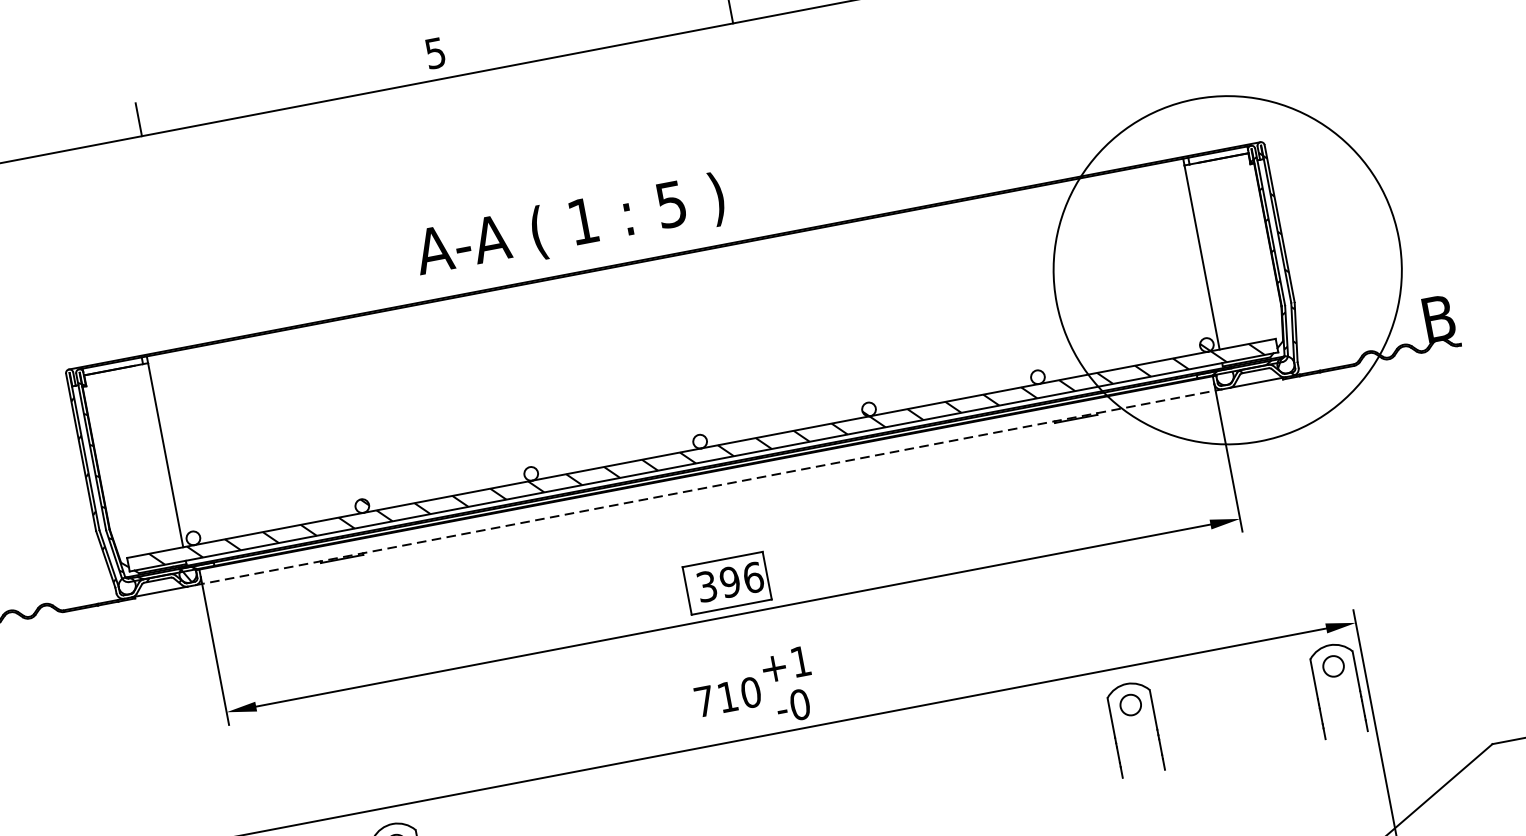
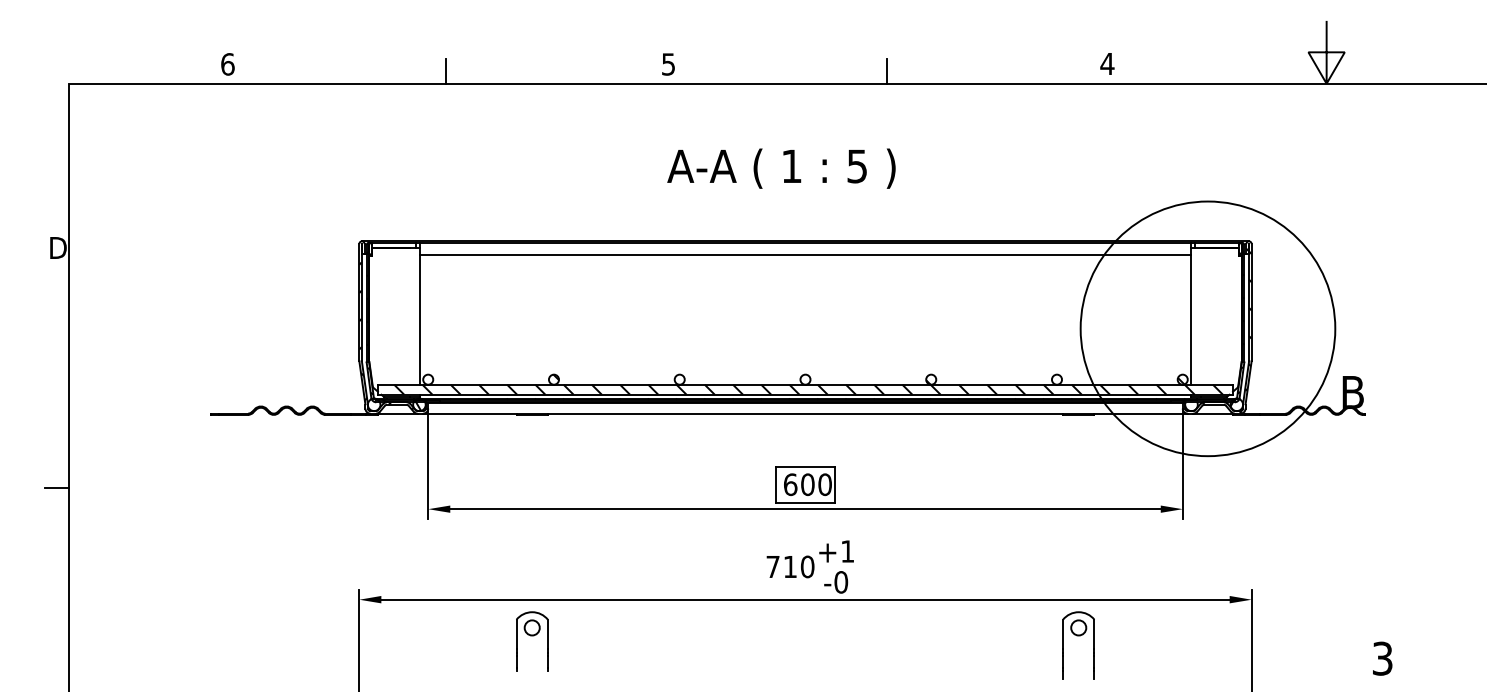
text: (570, 226) -> (781, 168), moved
line: (668, 274) -> (805, 255), added
line: (708, 487) -> (805, 413), dashed -> solid
text: (731, 581) -> (808, 484), 396 -> 600
part: (1335, 677) -> (1229, 636), removed

